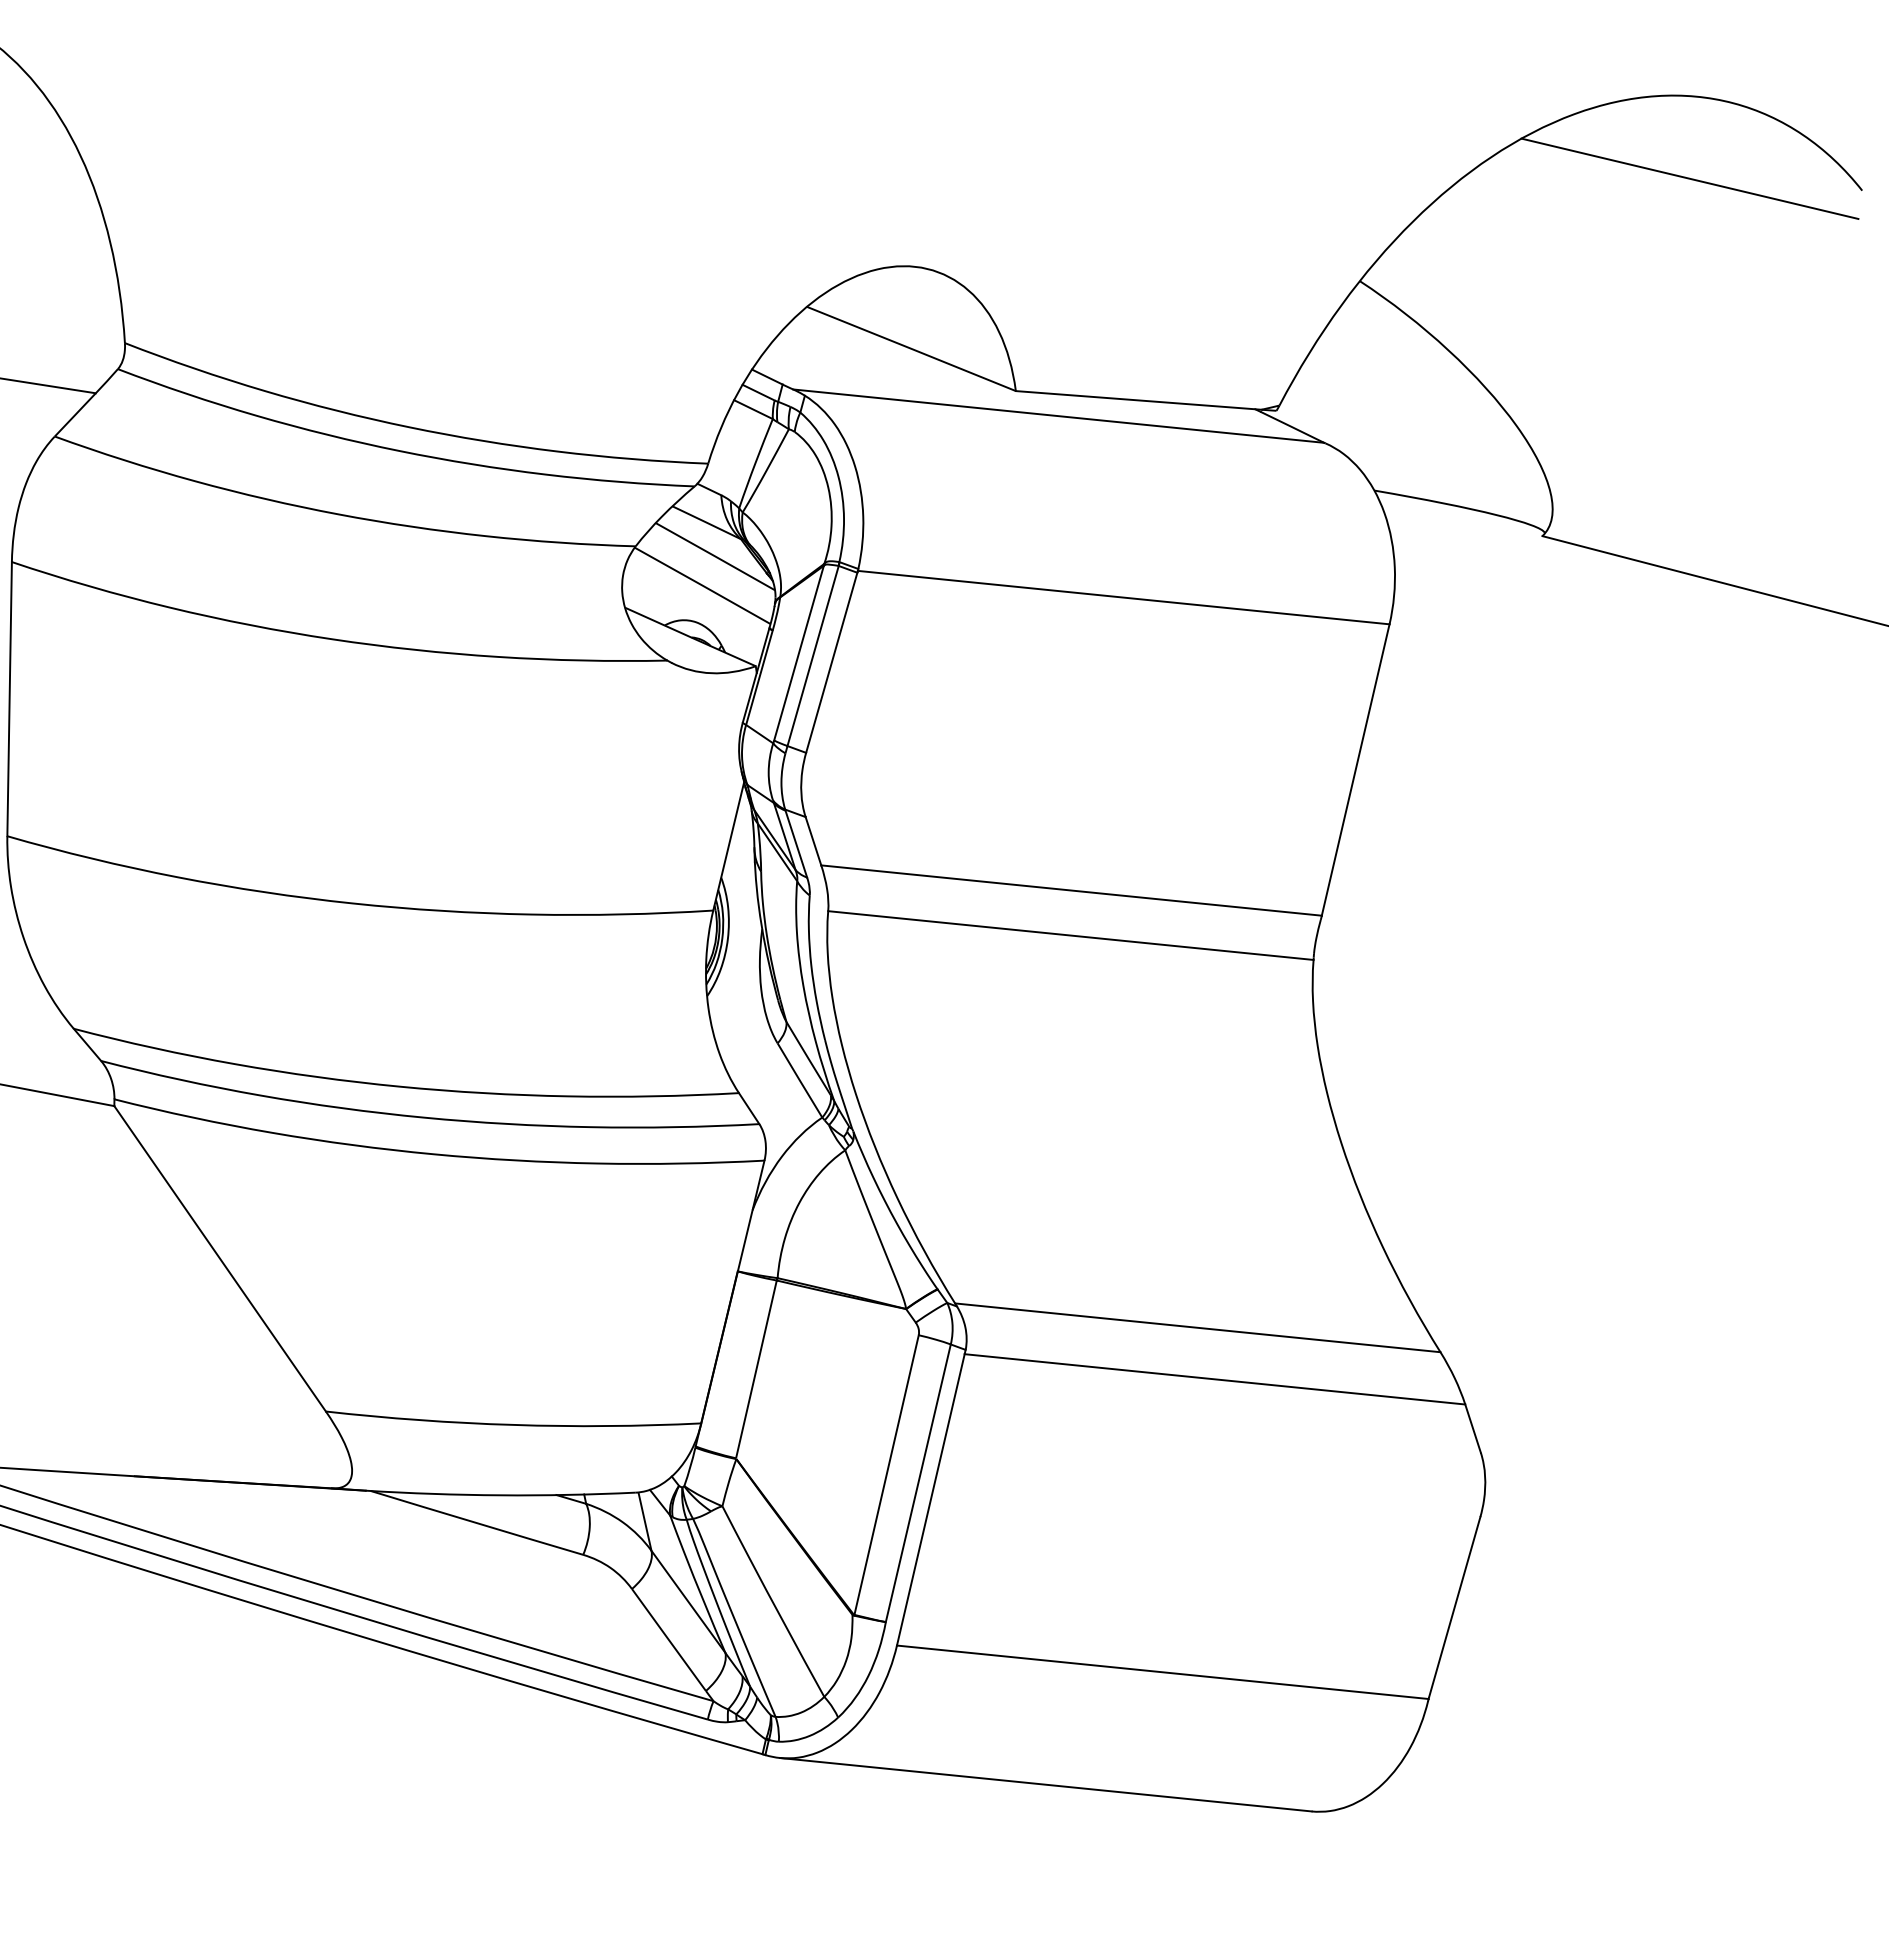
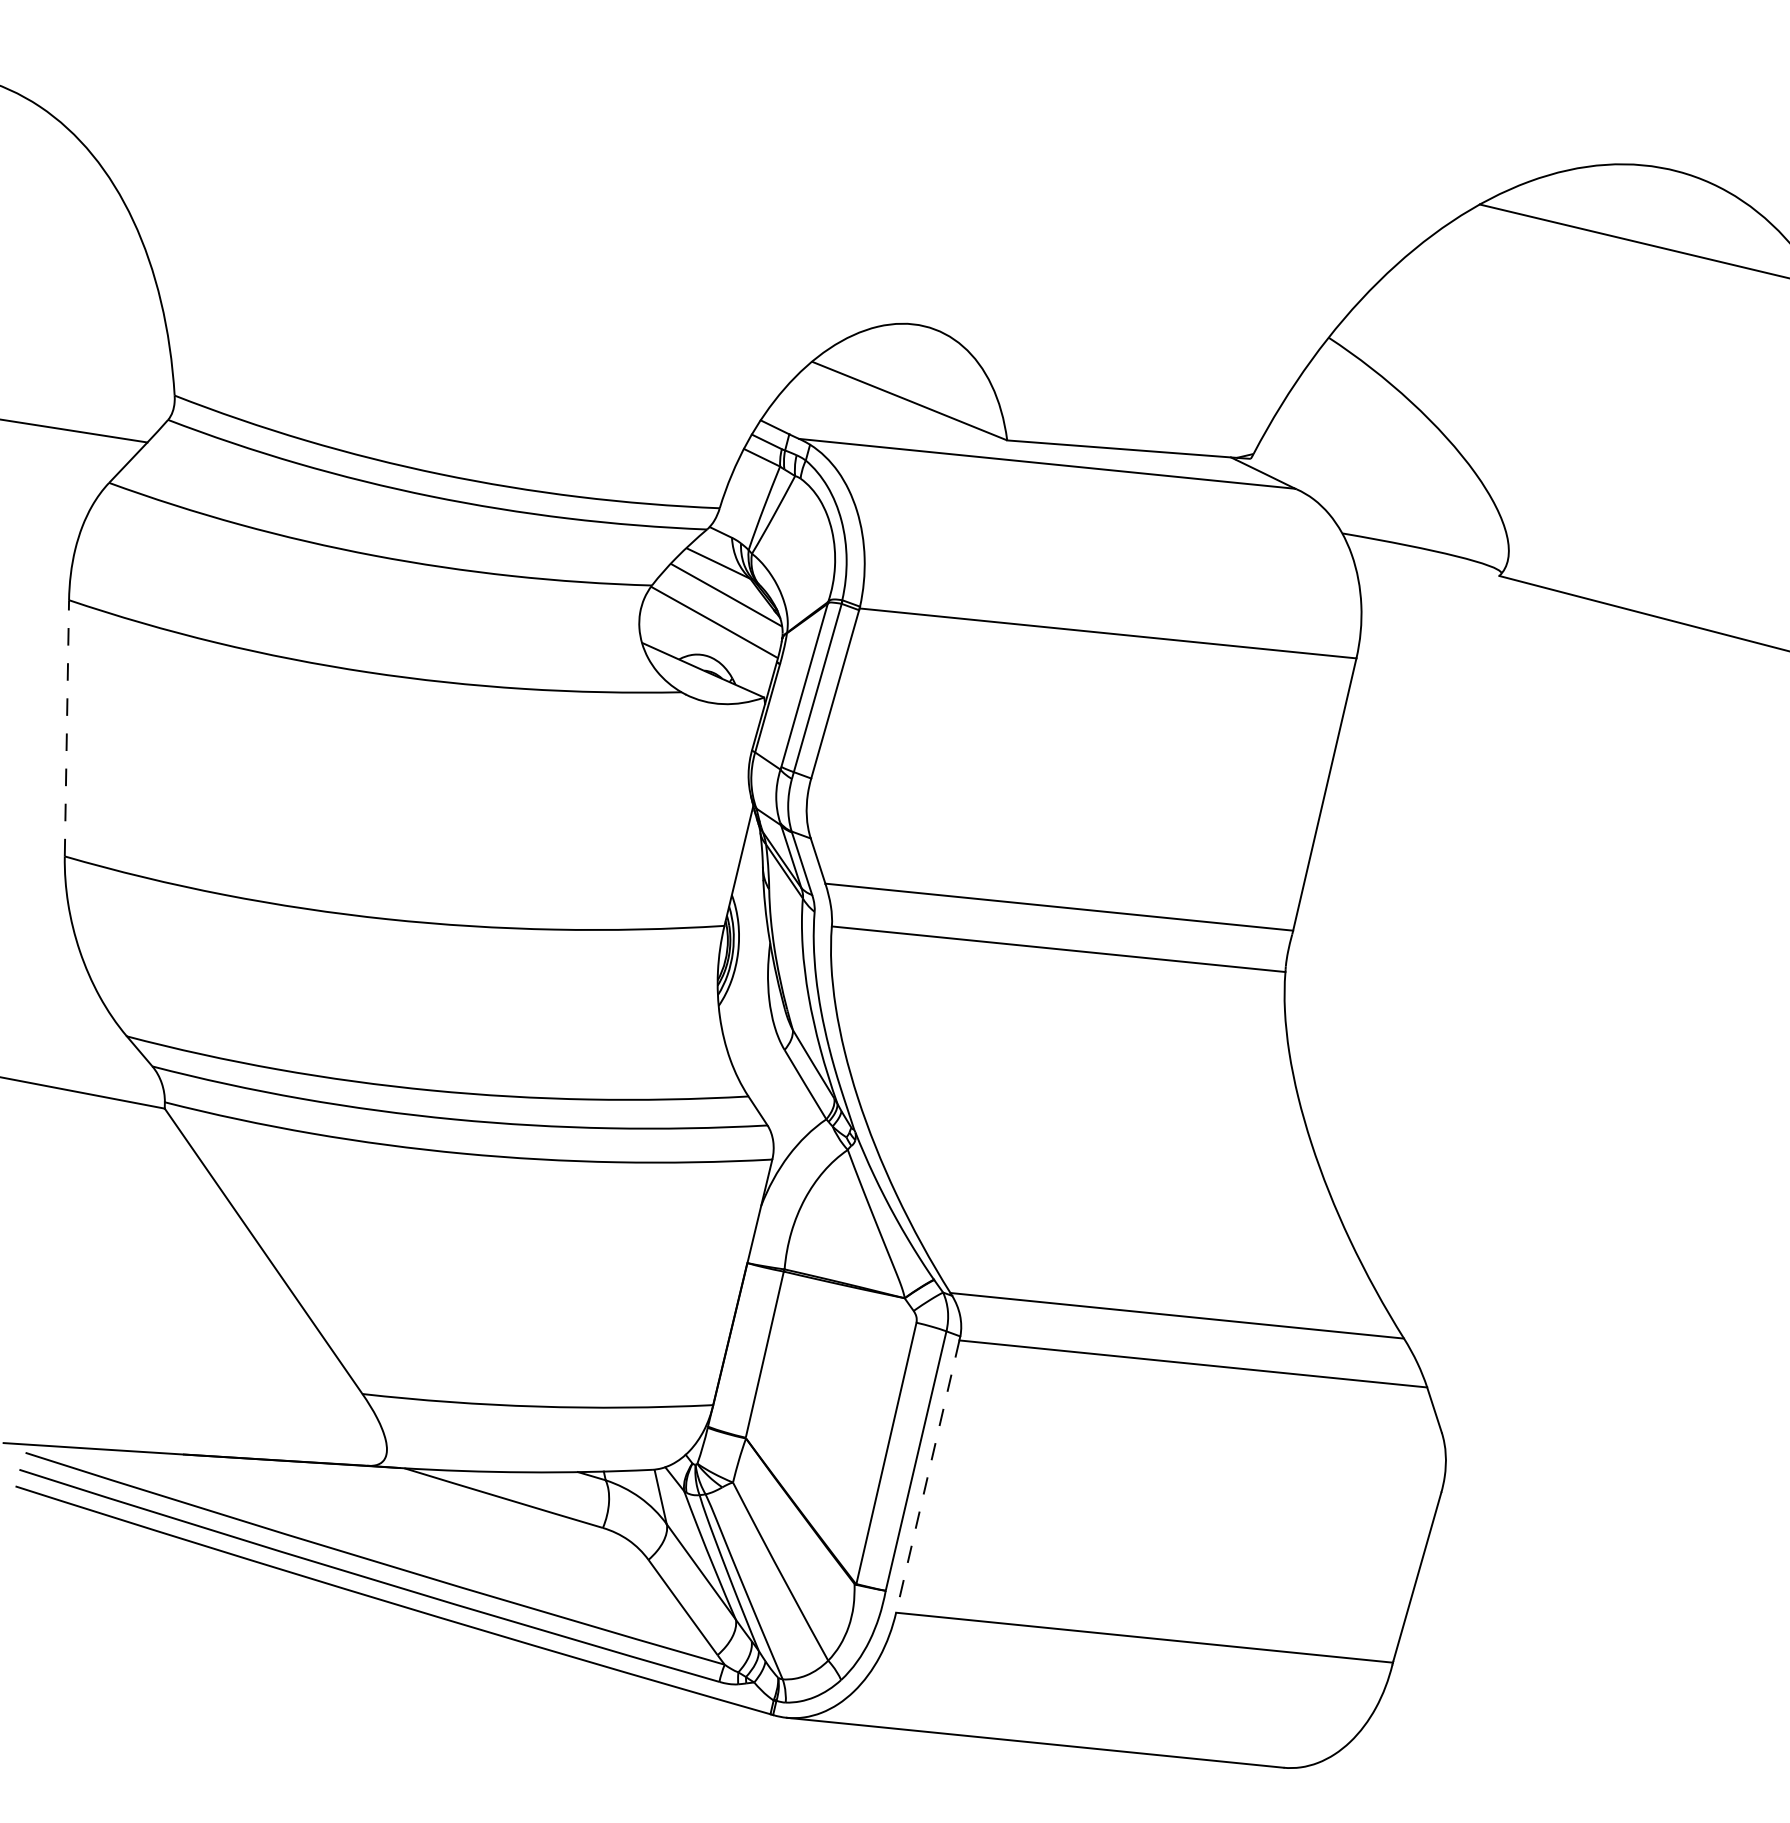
line: (9, 698) -> (66, 727), solid -> dashed
line: (930, 1499) -> (927, 1476), solid -> dashed

